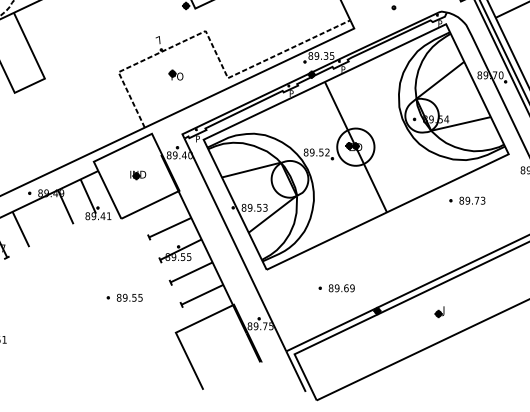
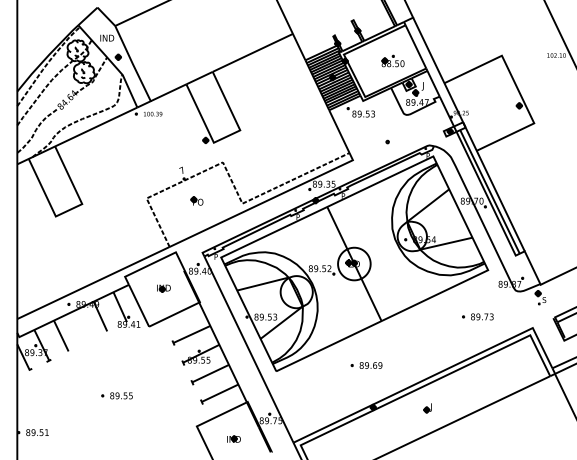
part: (466, 200) -> (477, 316), moved
part: (336, 288) -> (366, 365), moved
part: (124, 297) -> (116, 395), moved
part: (217, 346) -> (233, 438), added

